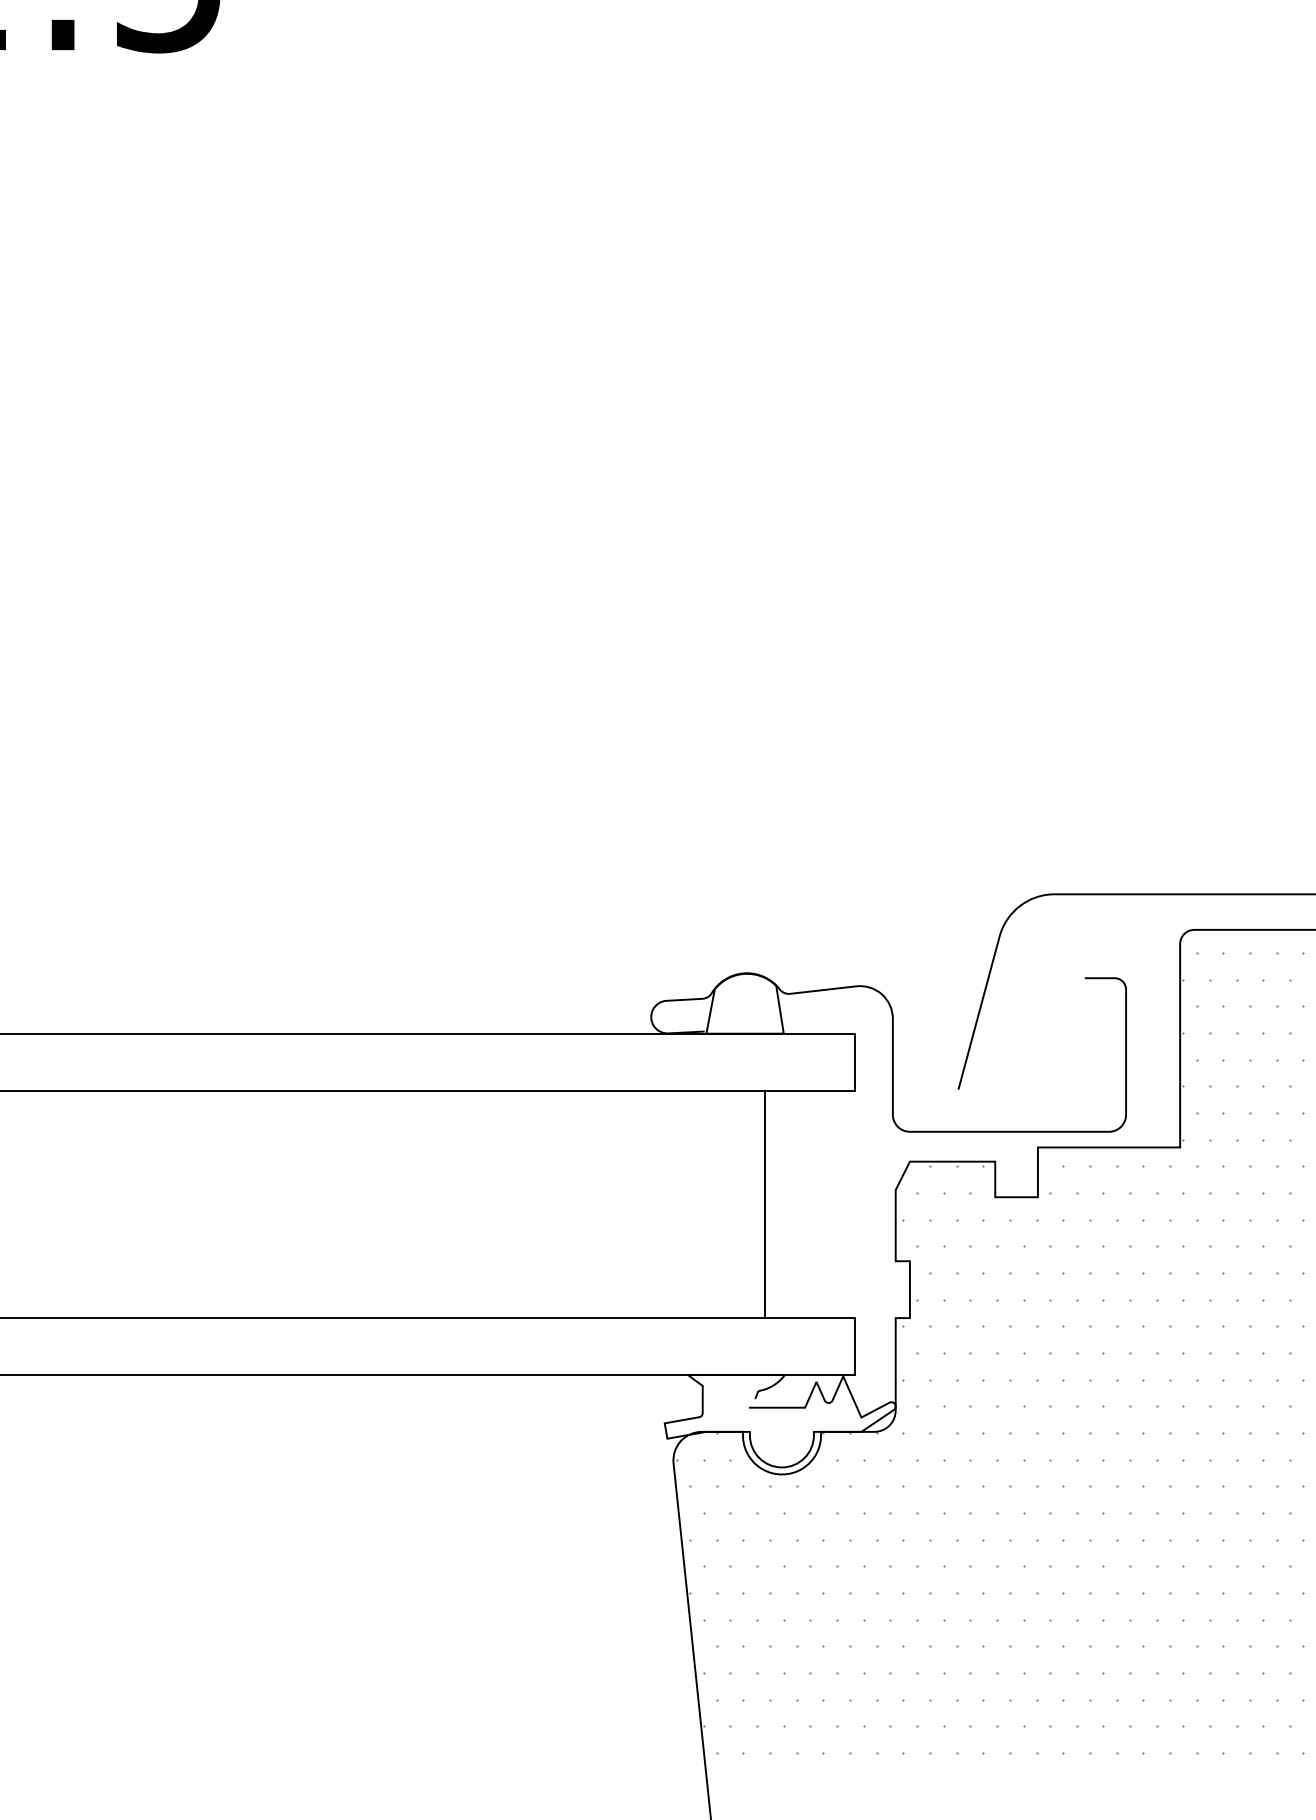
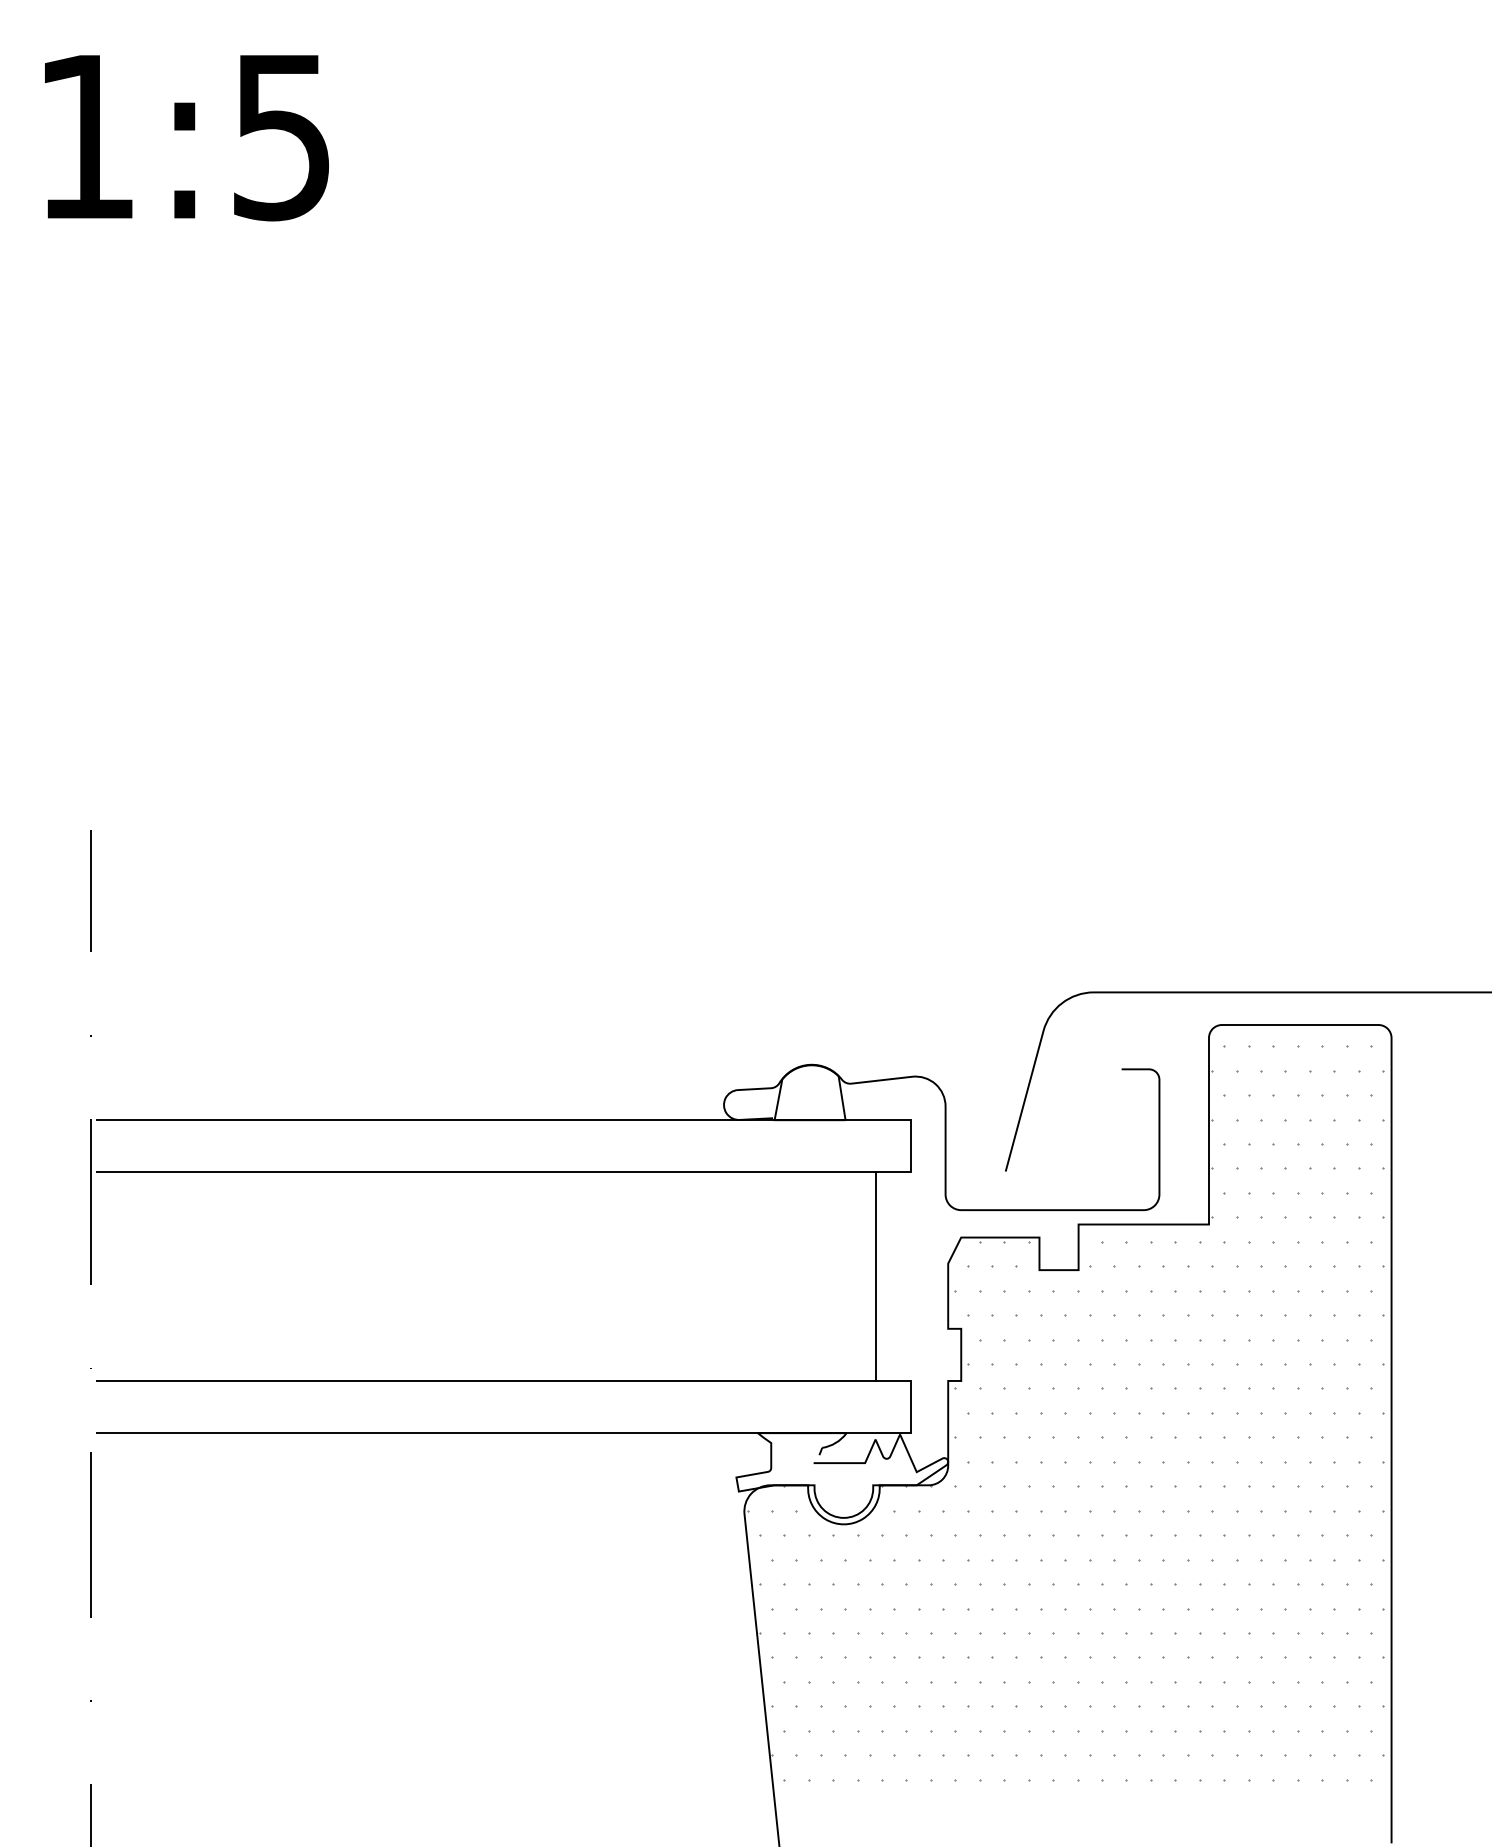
line: (765, 1204) -> (876, 1276), moved

